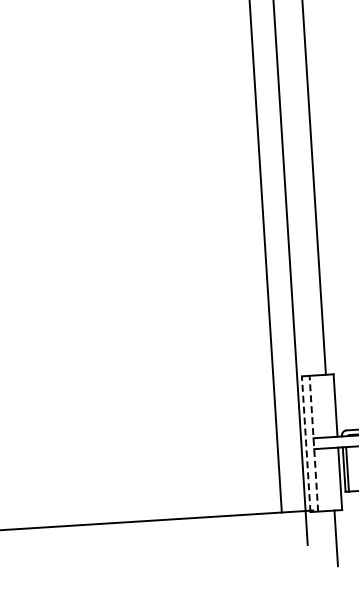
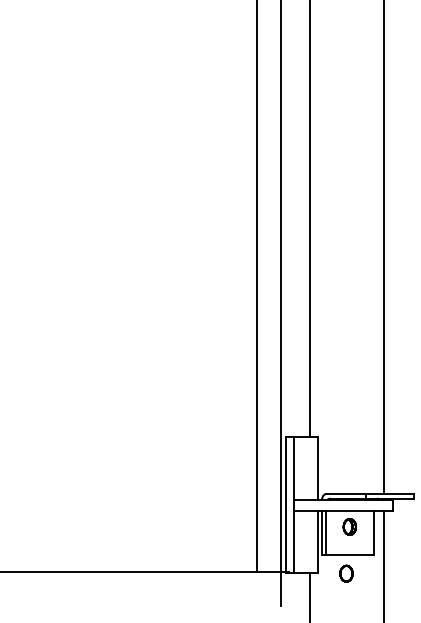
line: (305, 443) -> (285, 504), dashed -> solid
line: (313, 443) -> (293, 504), dashed -> solid

